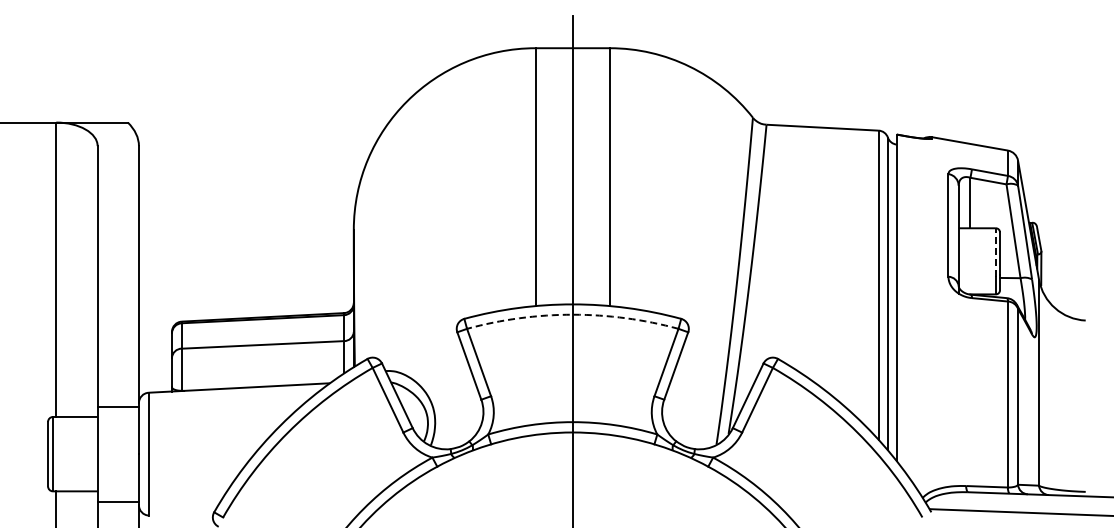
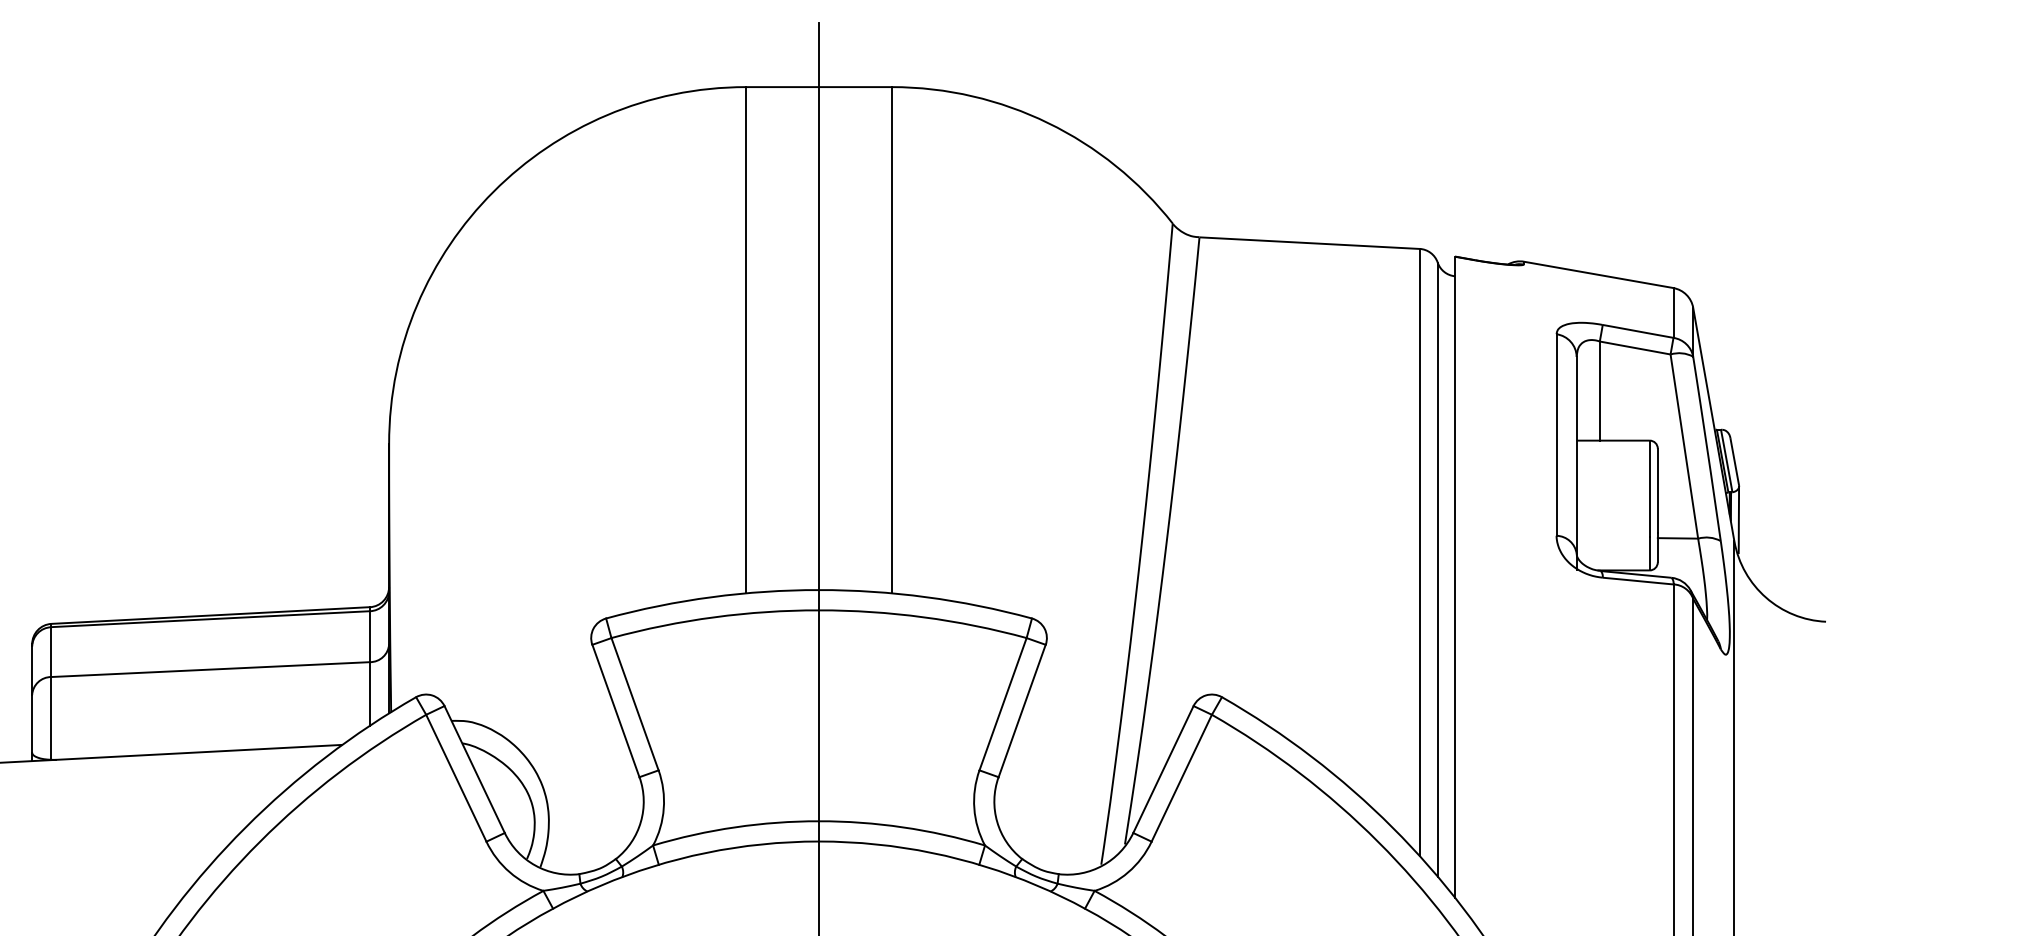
line: (995, 252) -> (1648, 488), dashed -> solid
arc: (572, 314) -> (818, 609), dashed -> solid

